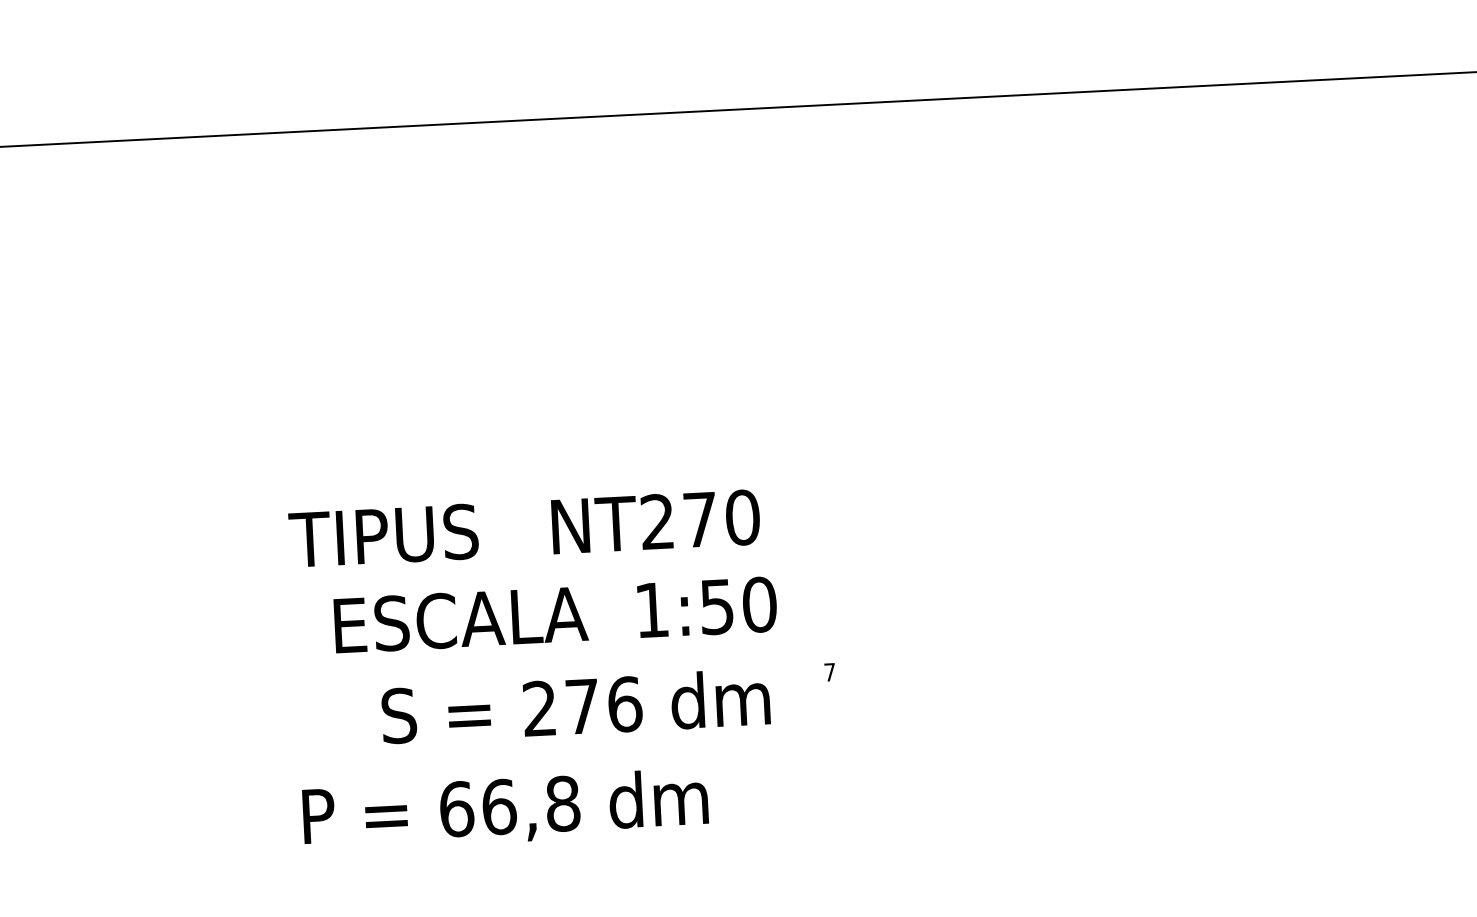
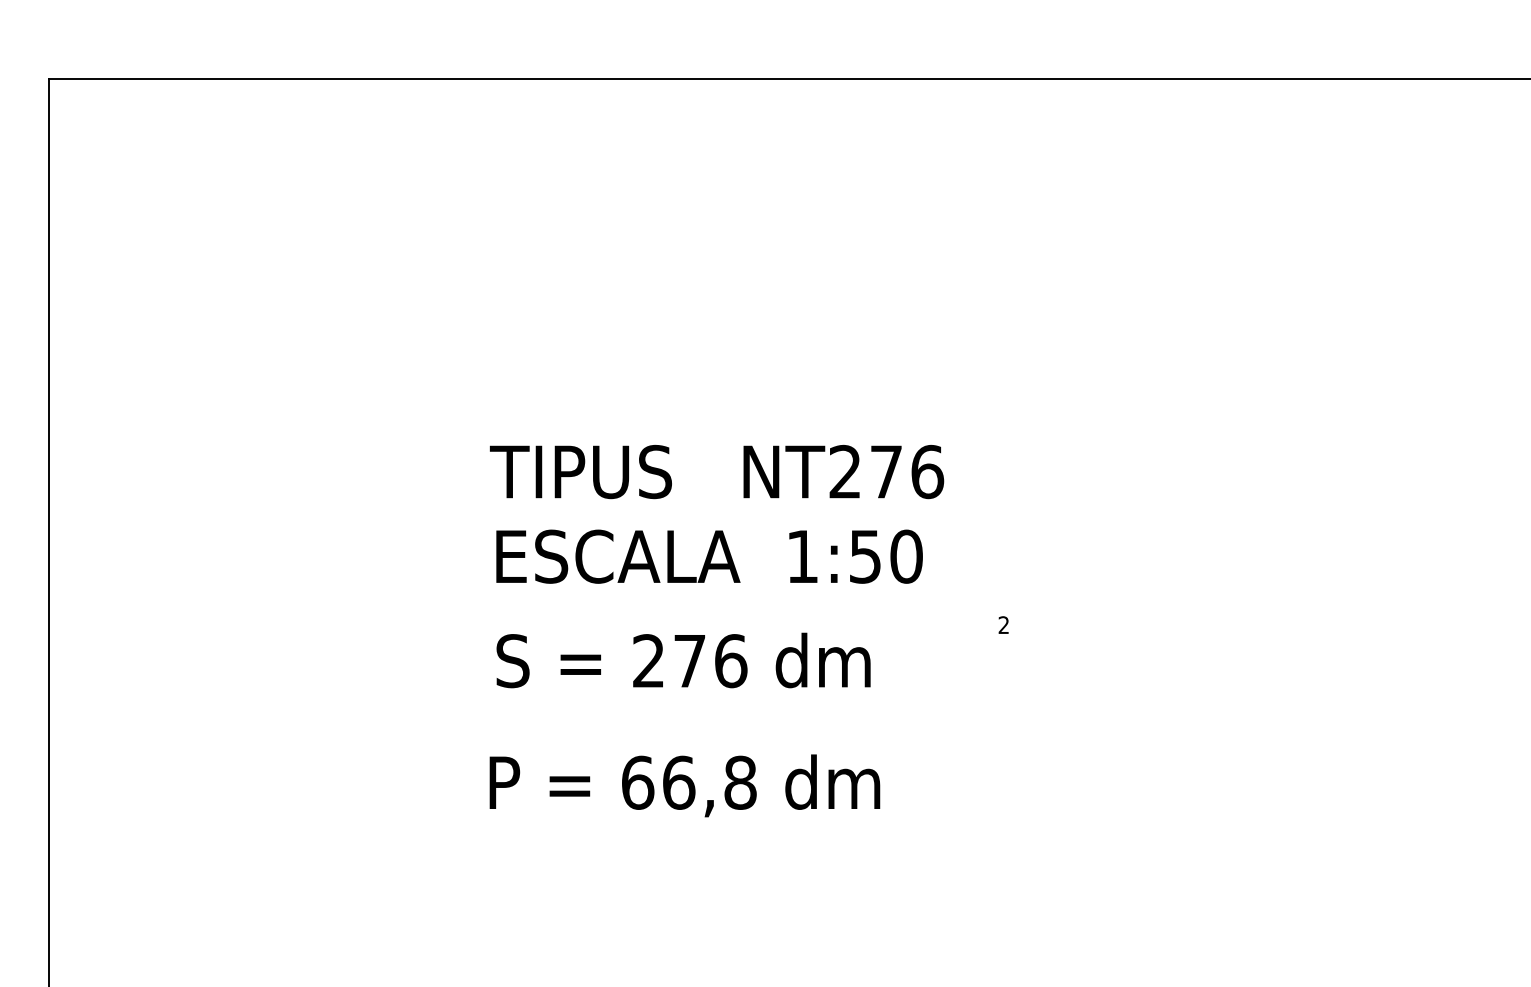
text: (742, 517) -> (927, 471), NT270 -> NT276
text: (555, 614) -> (709, 556), moved
text: (829, 671) -> (1003, 624), 7 -> 2
text: (575, 706) -> (683, 660), moved
text: (505, 809) -> (684, 785), moved

